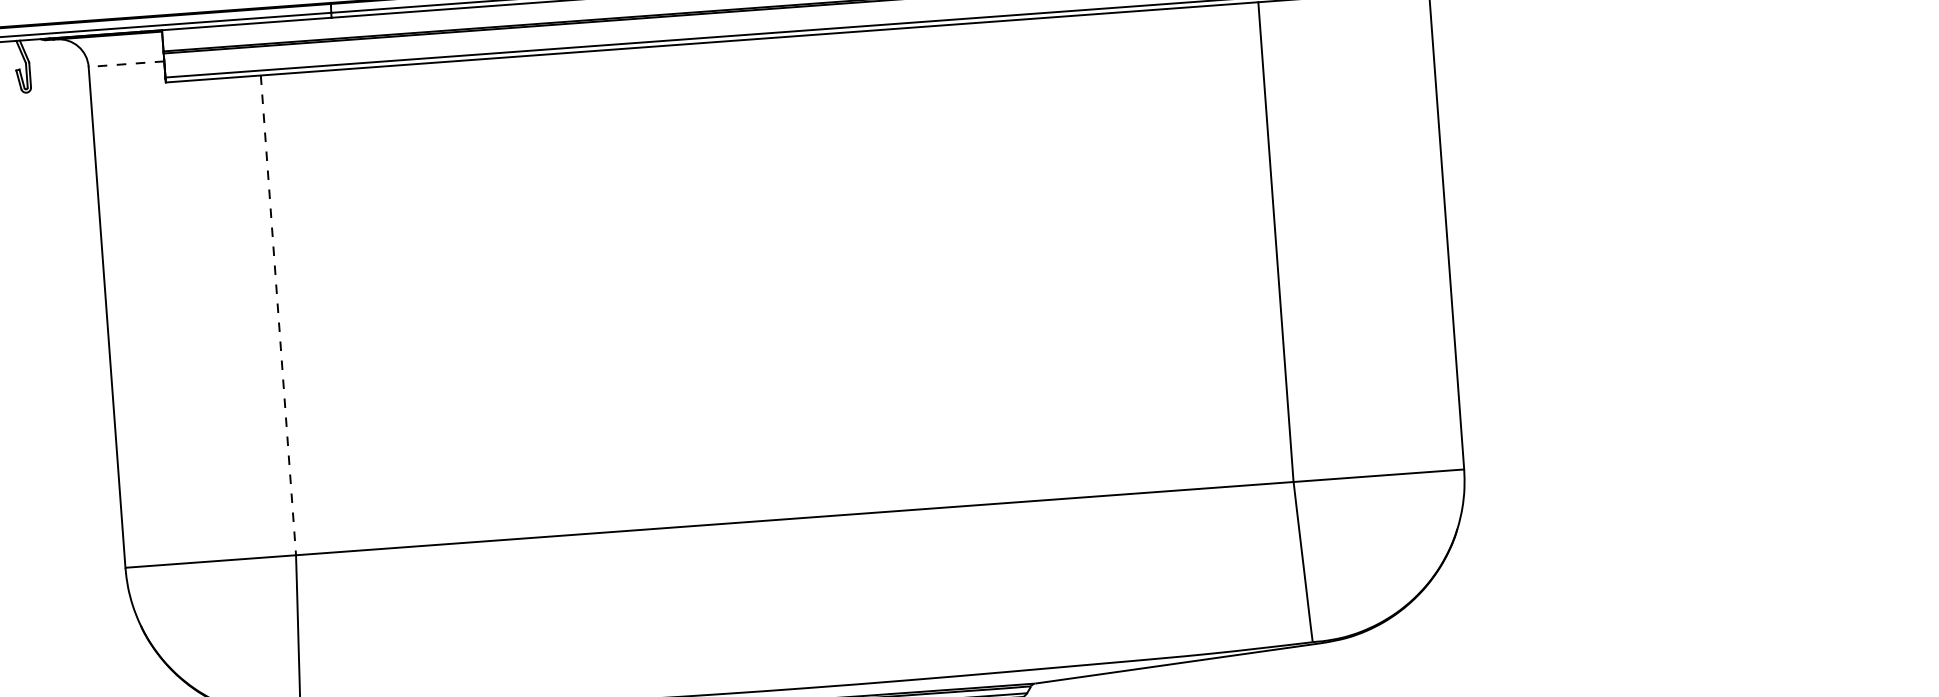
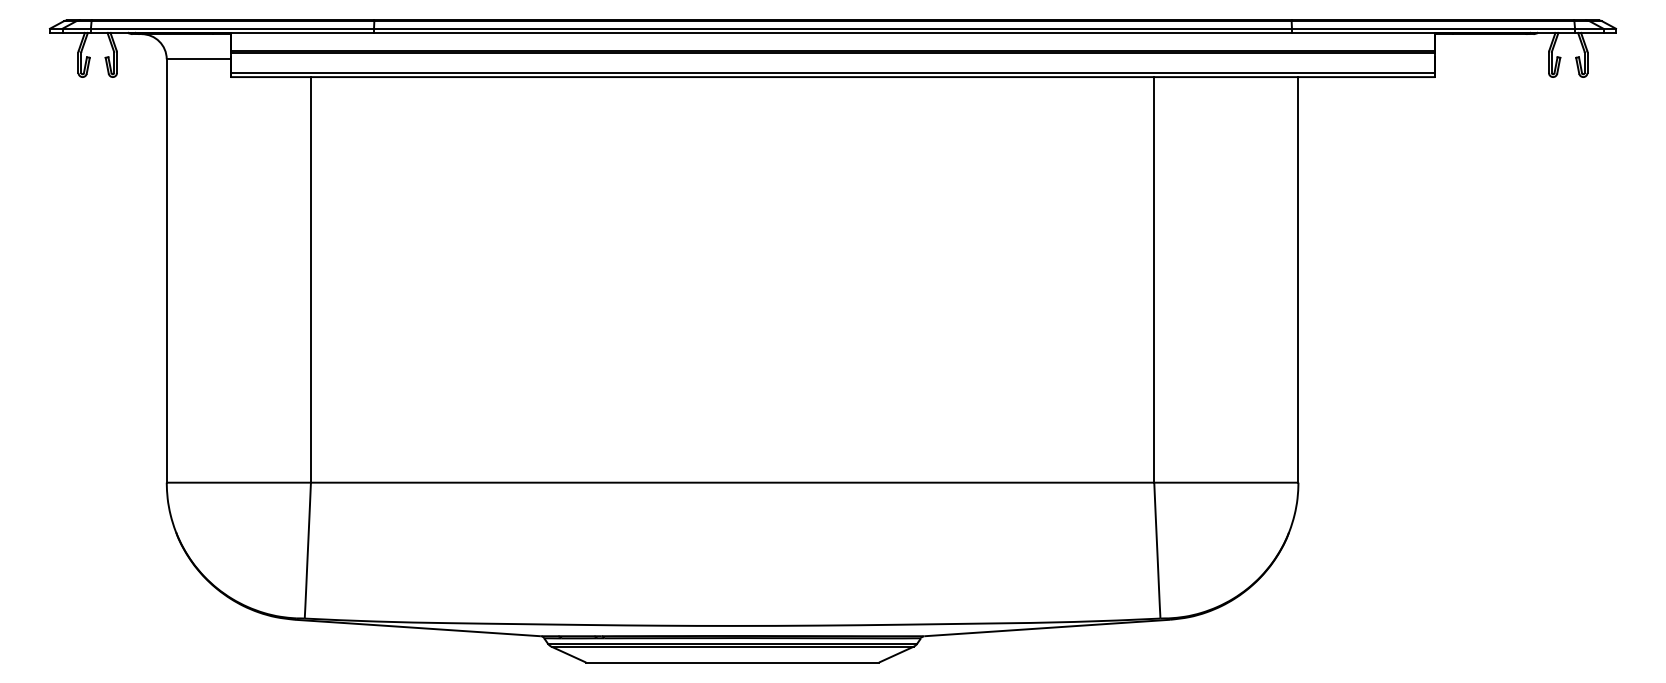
line: (126, 64) -> (198, 59), dashed -> solid
line: (277, 314) -> (310, 279), dashed -> solid

